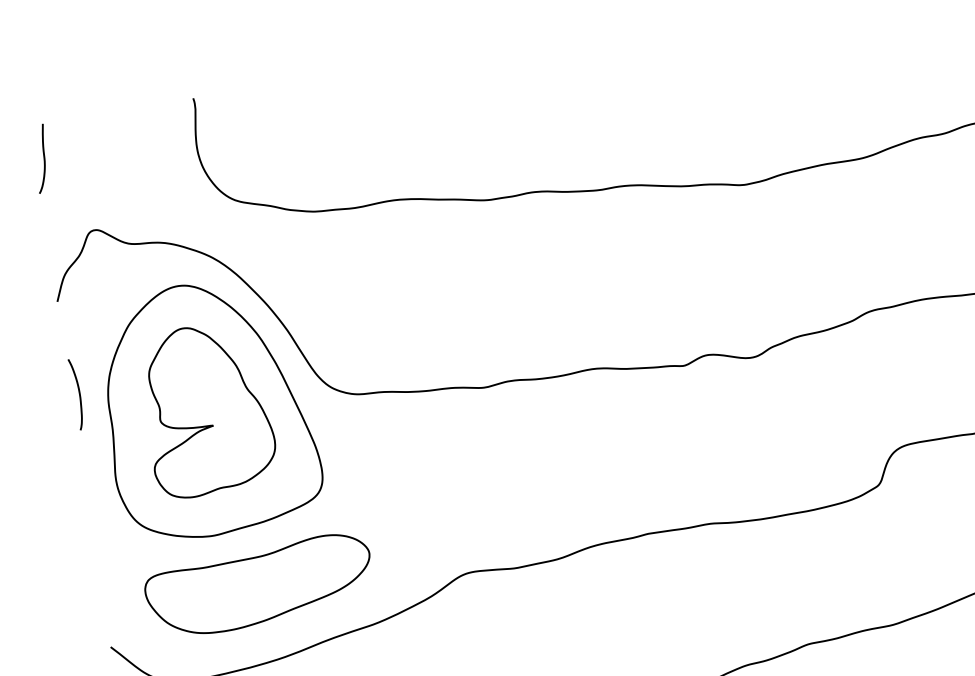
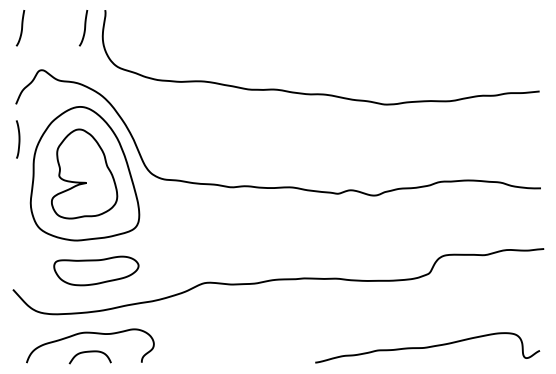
curve: (160, 139) -> (84, 28), added
curve: (77, 394) -> (18, 139), moved
part: (259, 585) -> (96, 270), size x0.7

